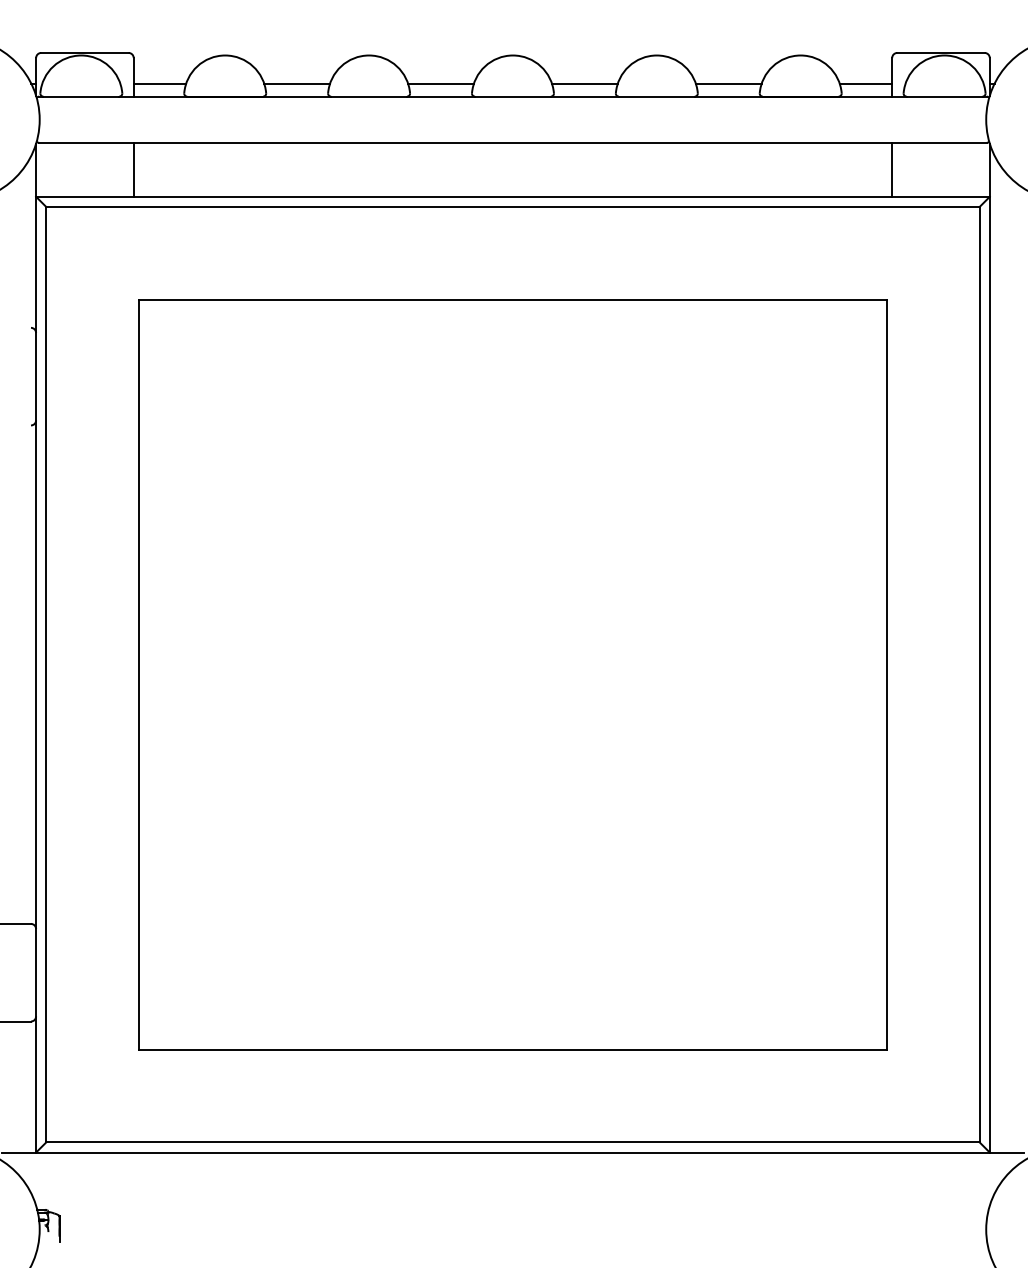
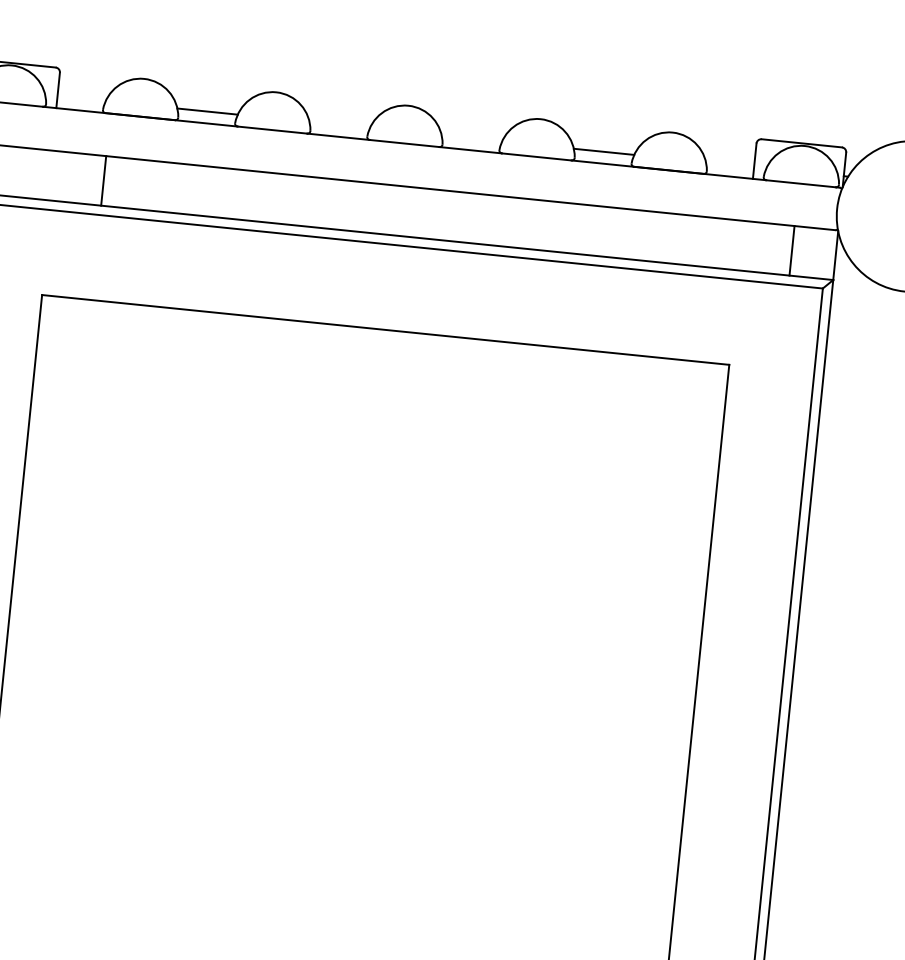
line: (159, 83) -> (81, 98), removed
line: (440, 83) -> (339, 124), removed
line: (584, 83) -> (471, 138), removed
line: (865, 83) -> (729, 164), removed
line: (133, 169) -> (103, 180), moved
line: (892, 169) -> (792, 250), moved

